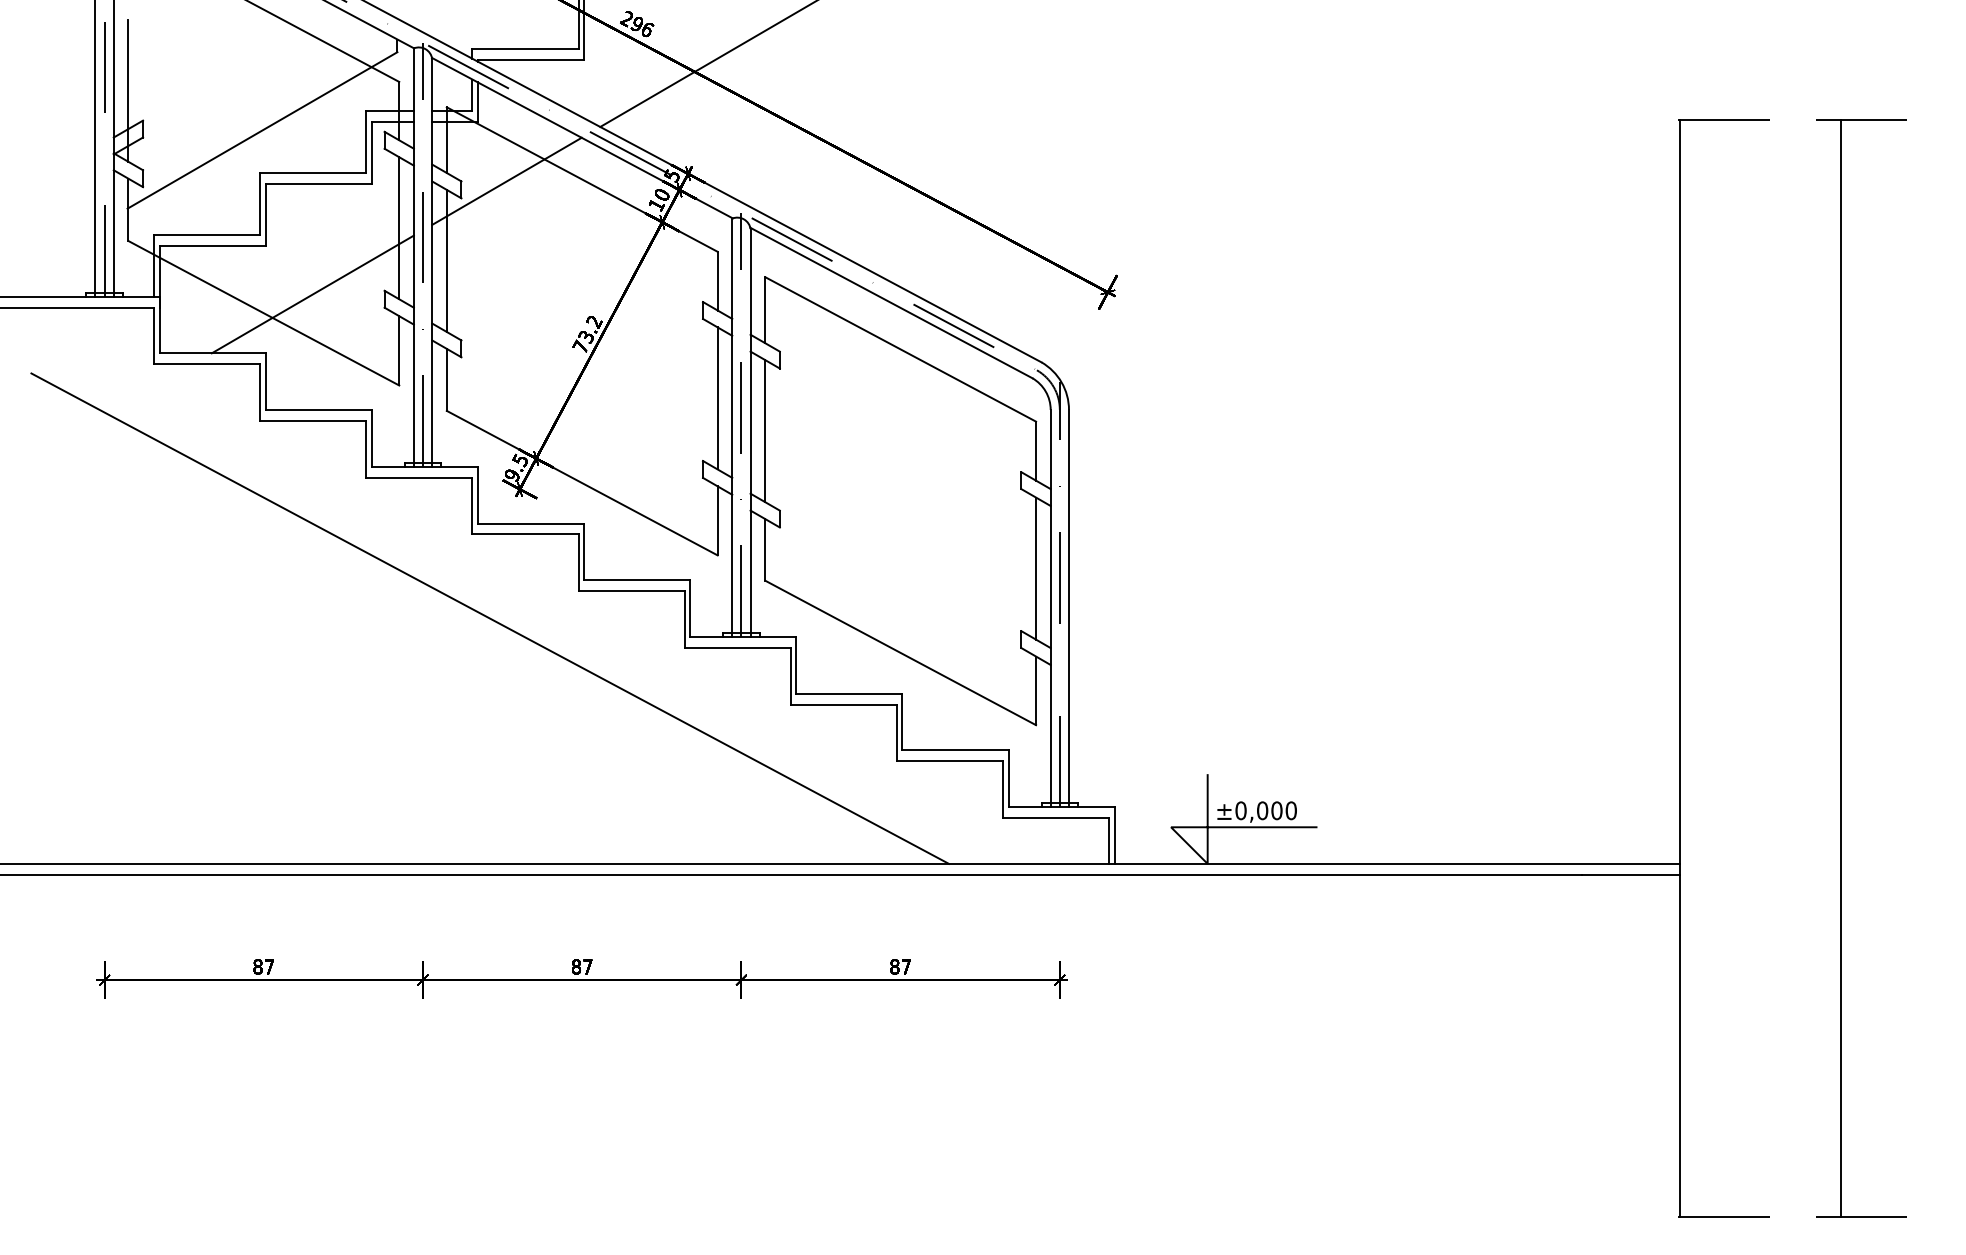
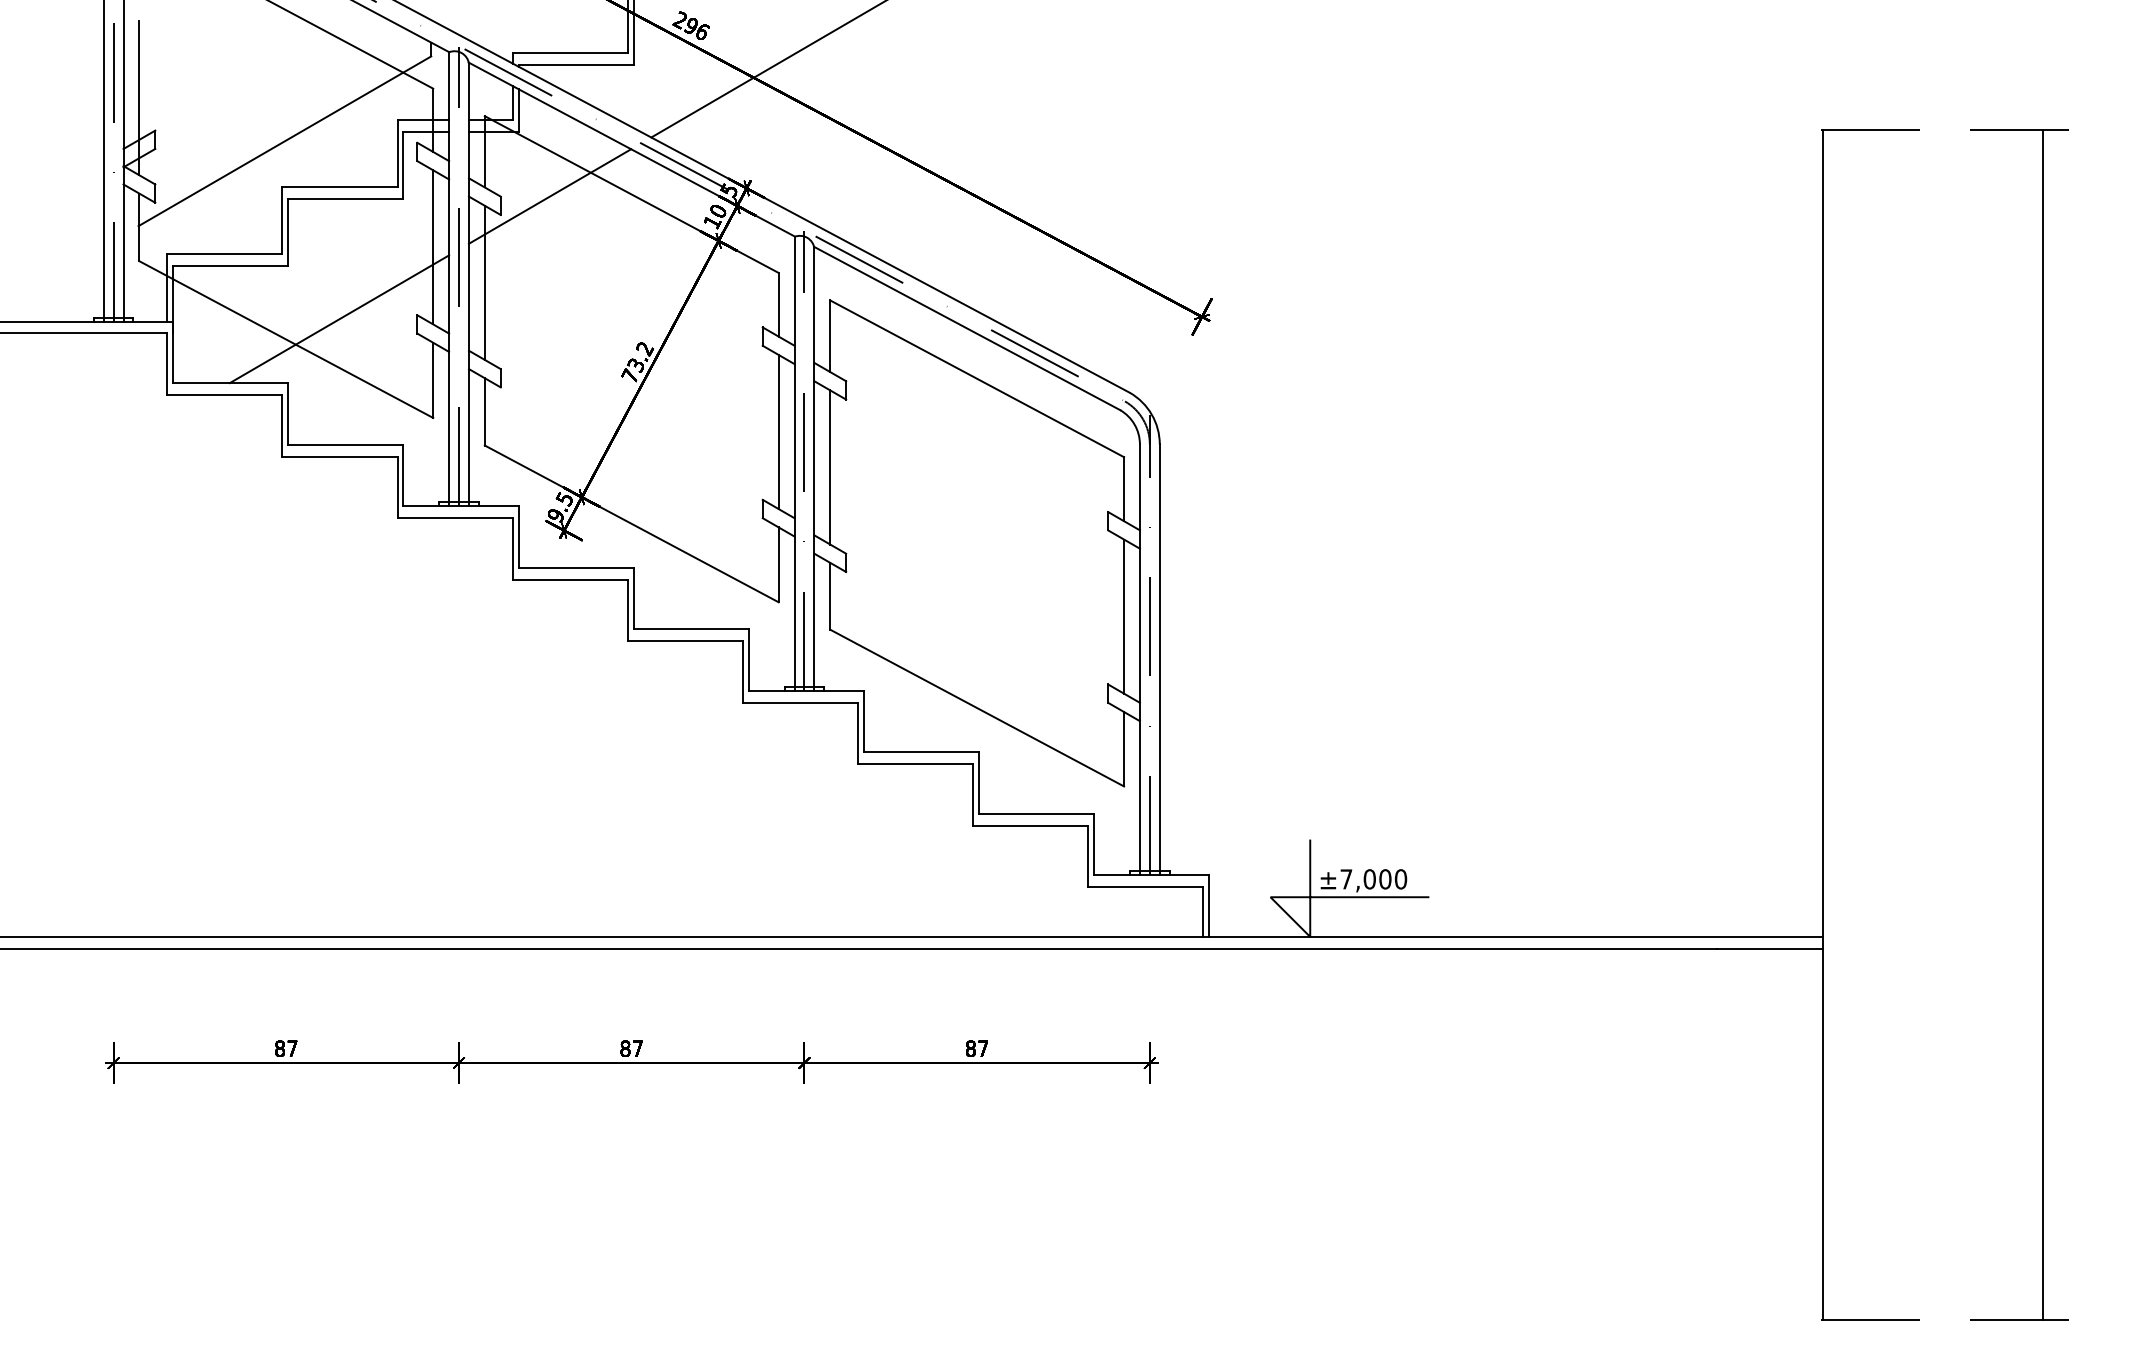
line: (489, 618) -> (531, 670), removed
line: (1841, 668) -> (2042, 724), moved
text: (1241, 810) -> (1346, 879), ±0,000 -> ±7,000

